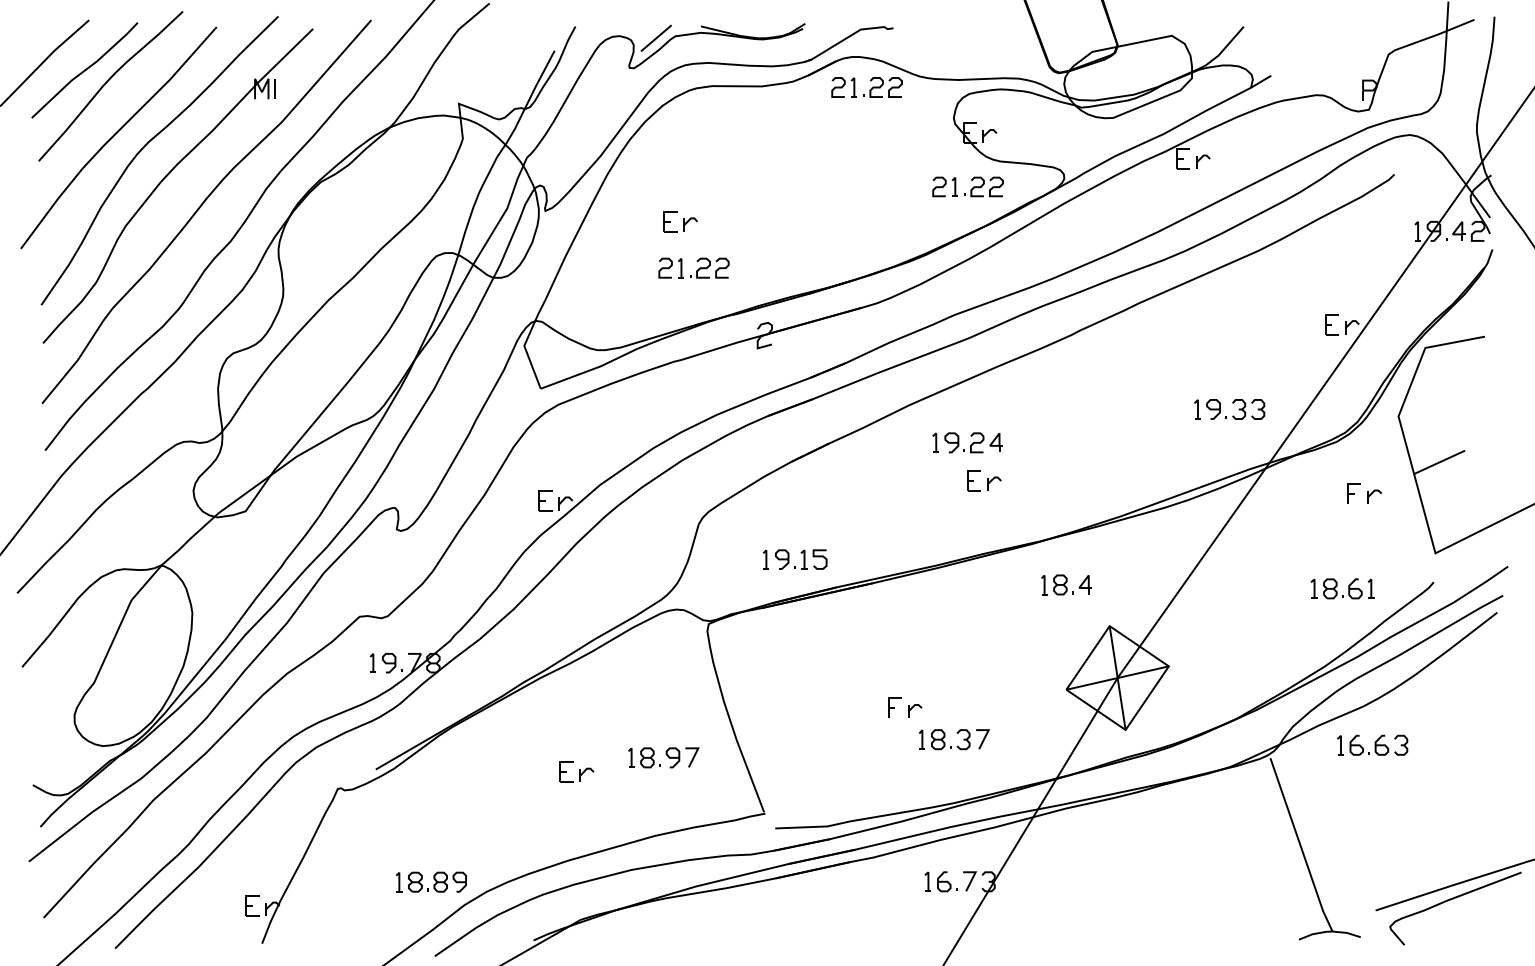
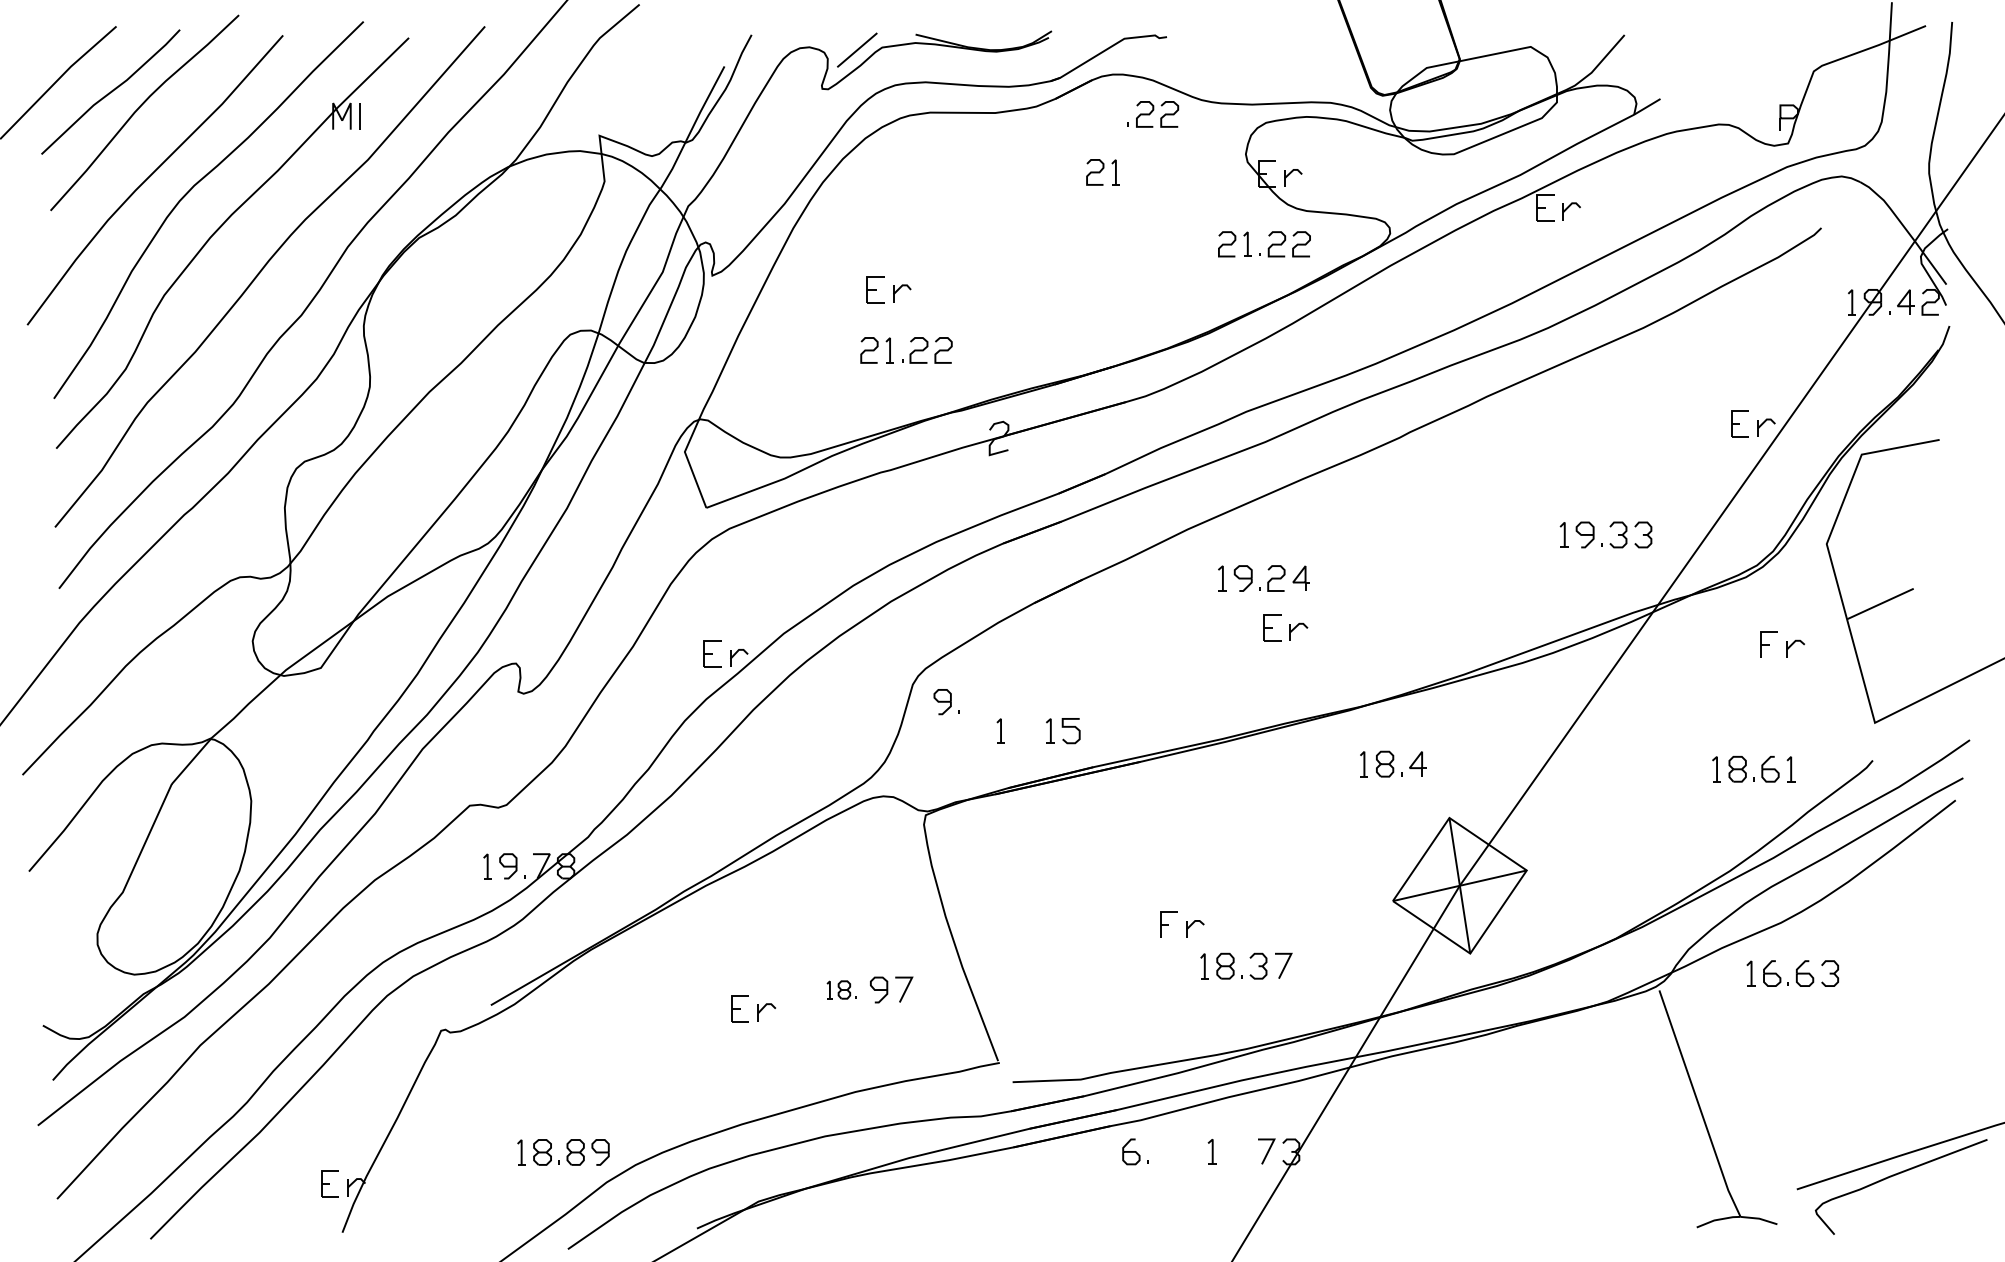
part: (844, 87) -> (1102, 172), moved
part: (785, 559) -> (946, 702), moved
part: (644, 757) -> (841, 989), size x0.7
part: (947, 881) -> (1135, 1151), moved

